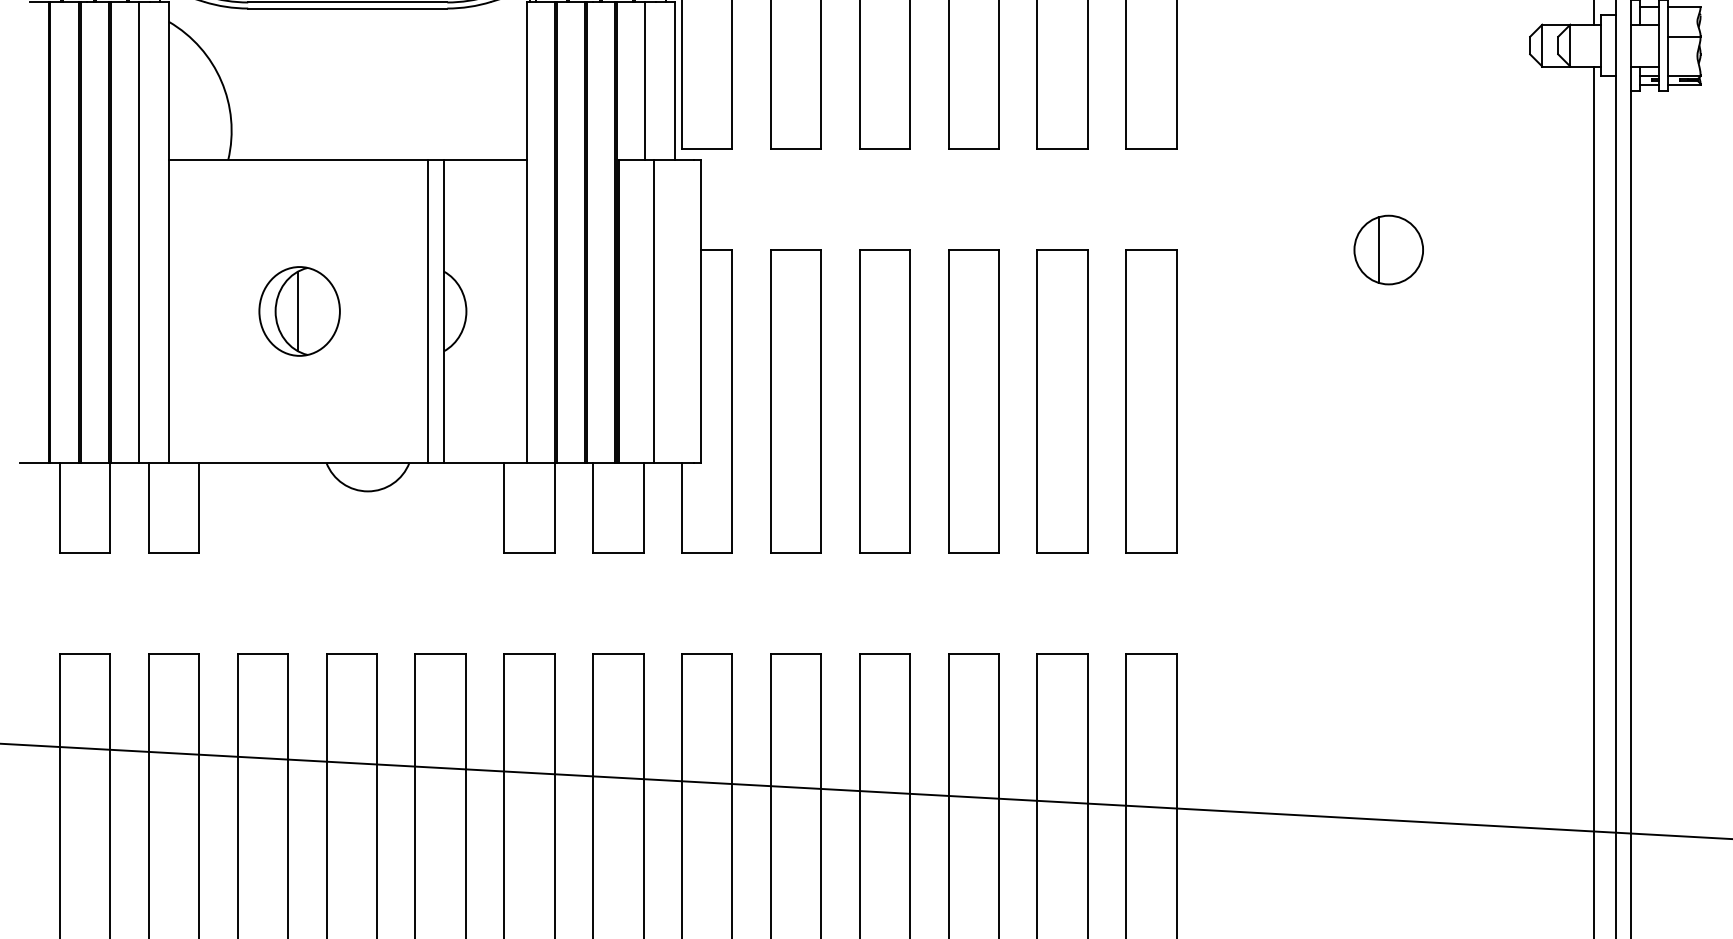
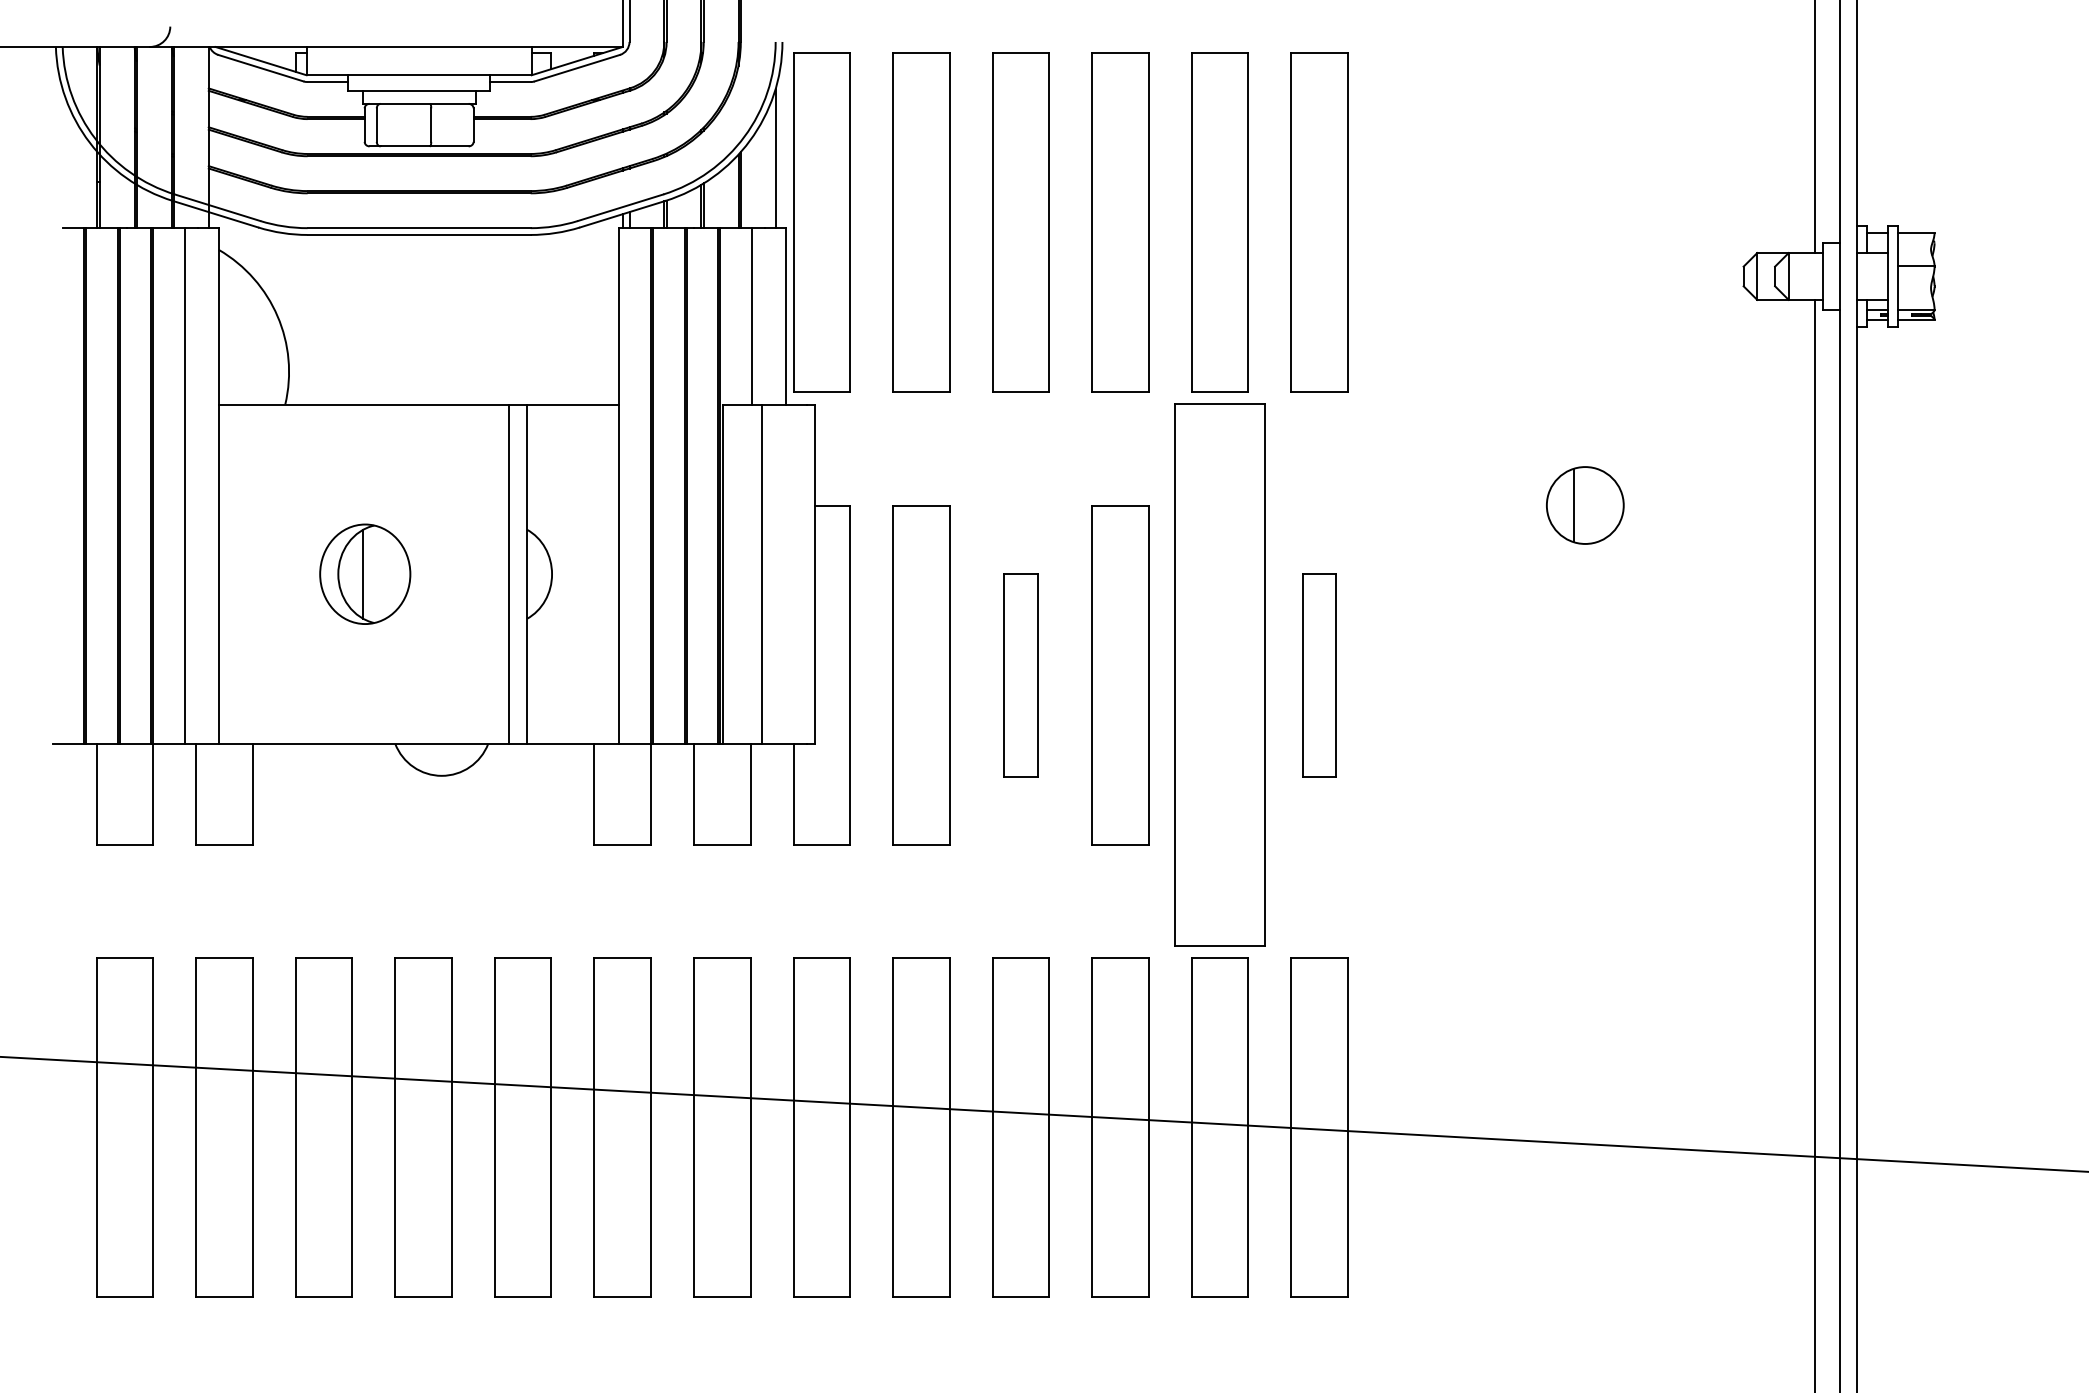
part: (884, 401) -> (1020, 675), size x0.6
part: (1062, 401) -> (1219, 675), size x1.6
part: (1151, 401) -> (1319, 675), size x0.6

